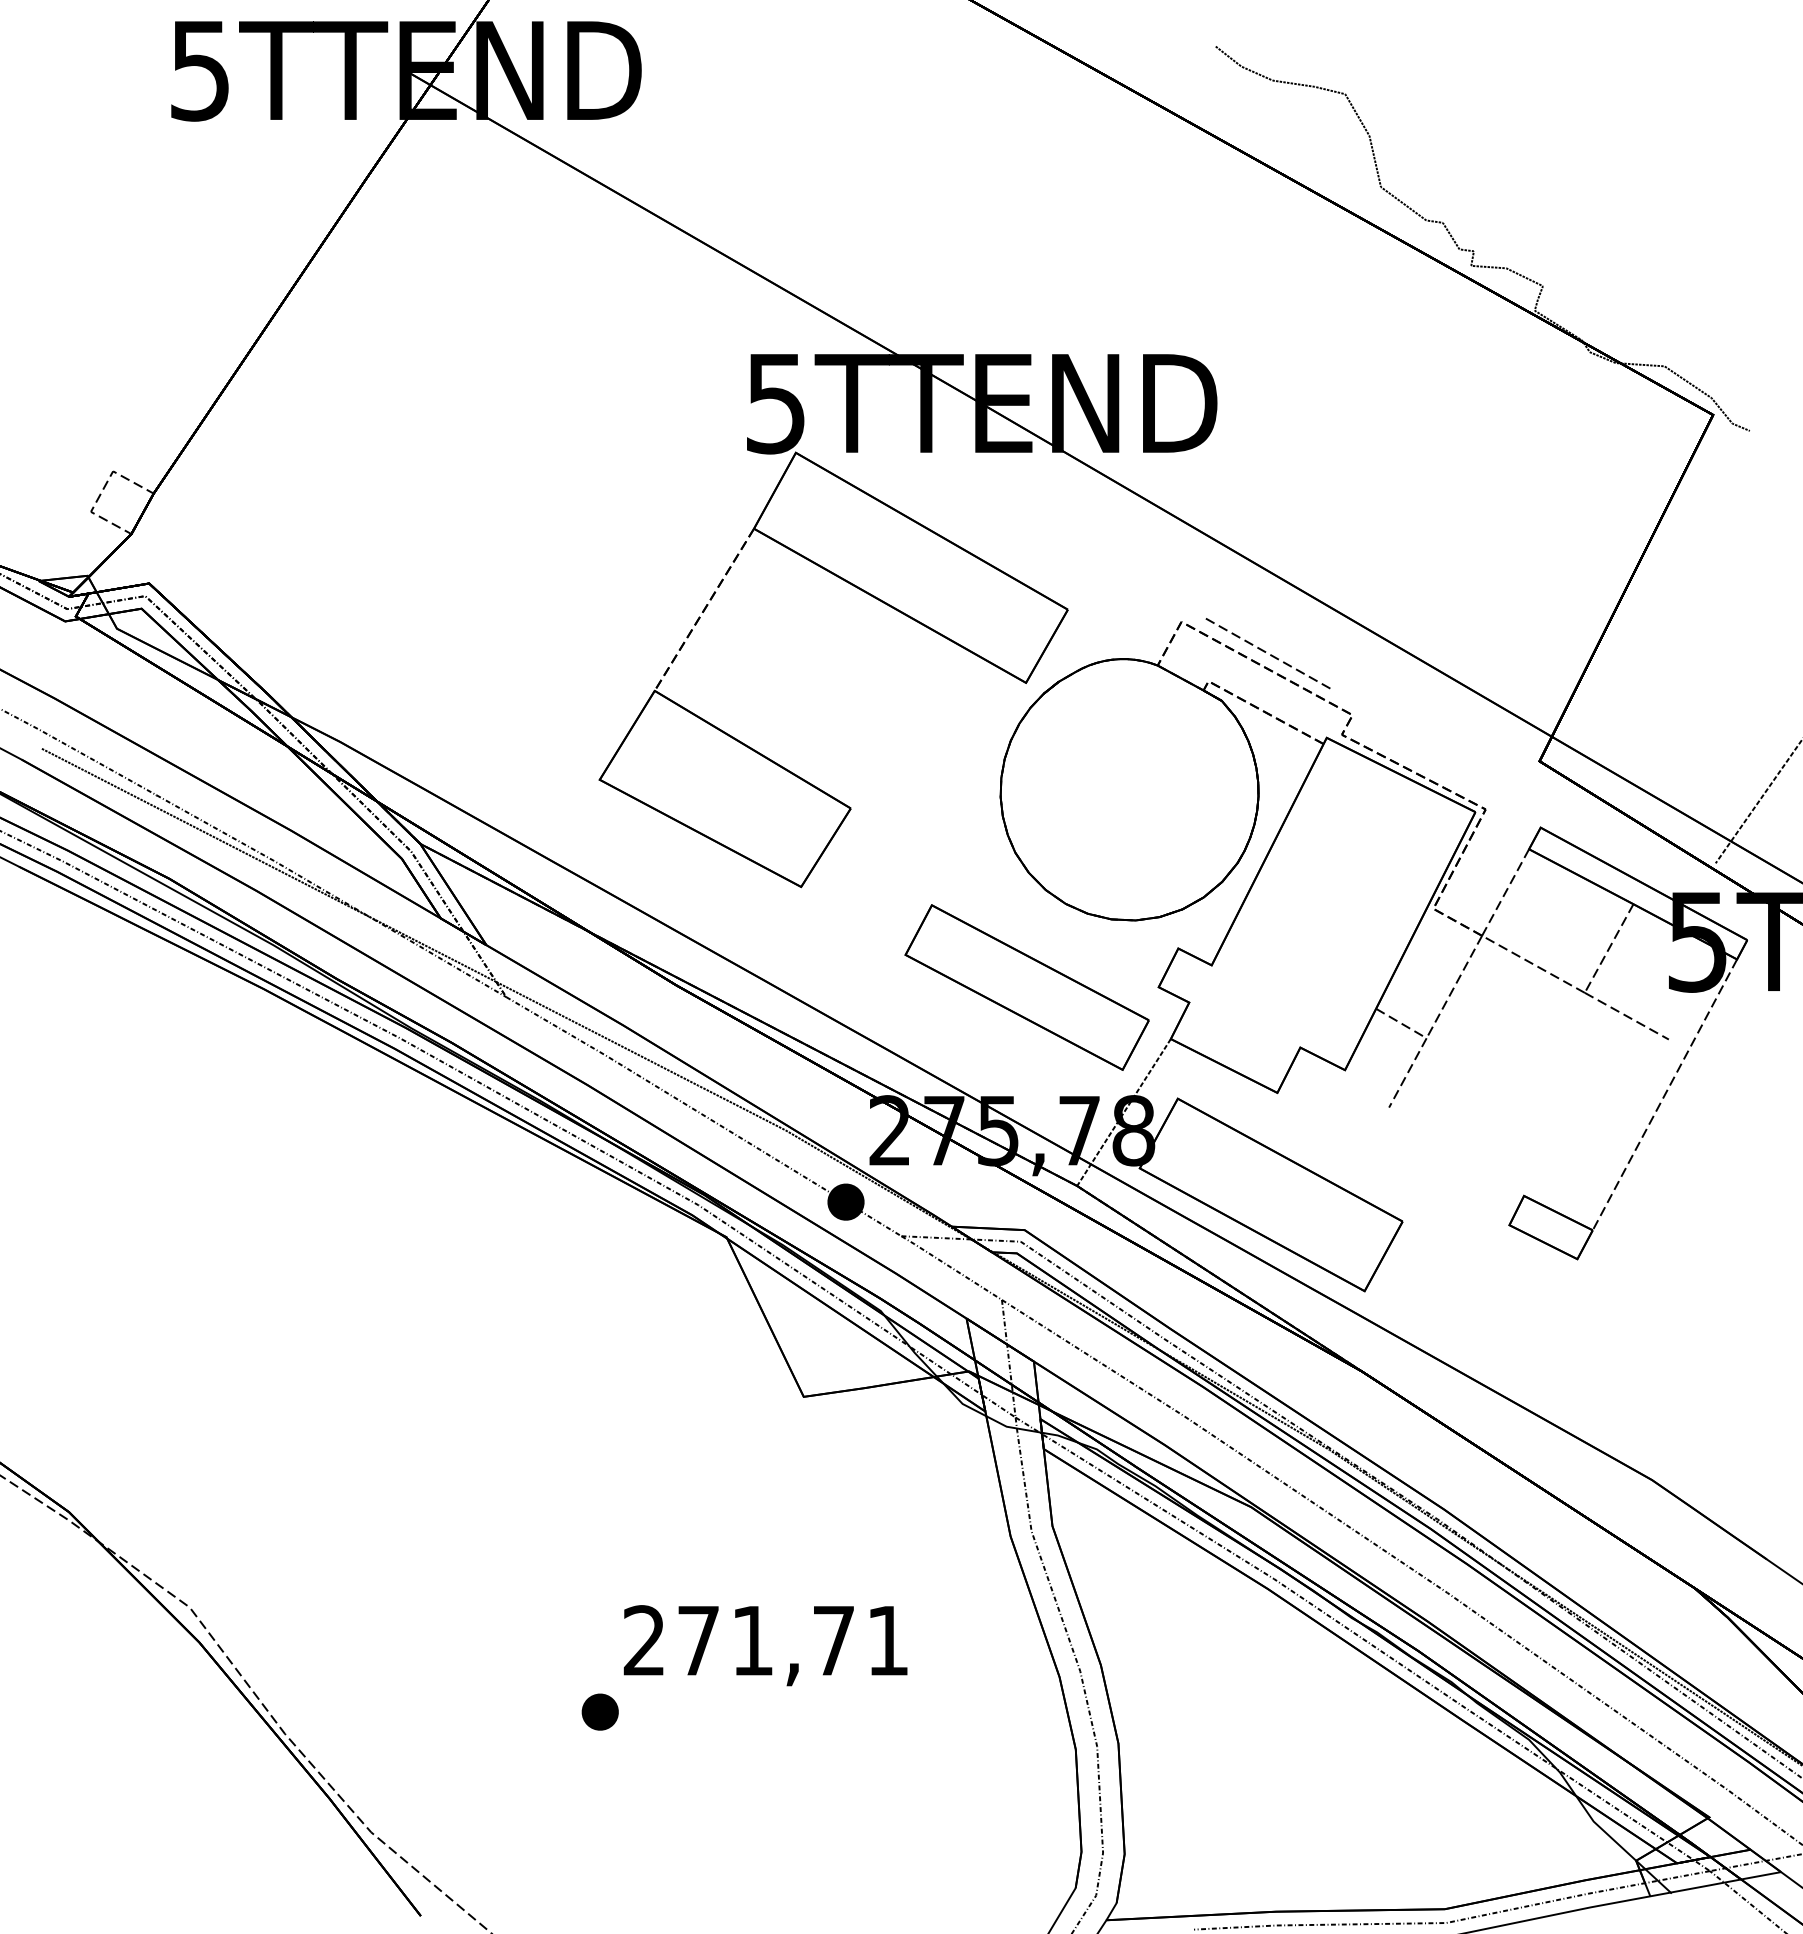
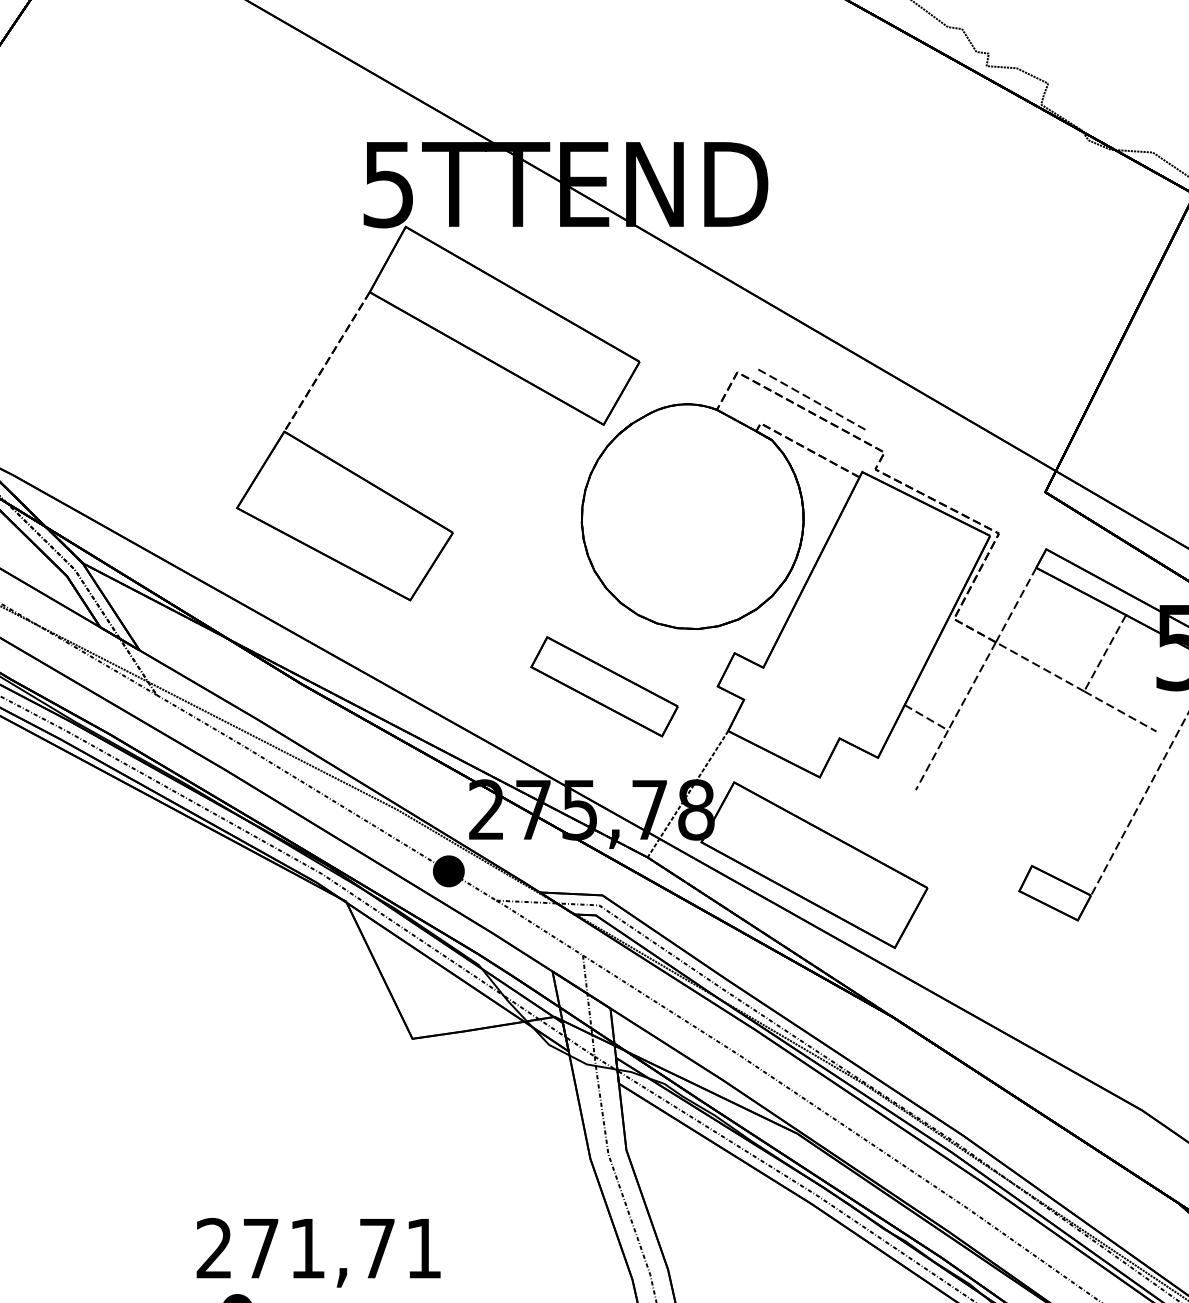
part: (1026, 987) -> (604, 686), size x0.7
text: (765, 1645) -> (318, 1252), moved

